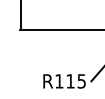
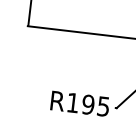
text: (70, 81) -> (88, 104), R115 -> R195

